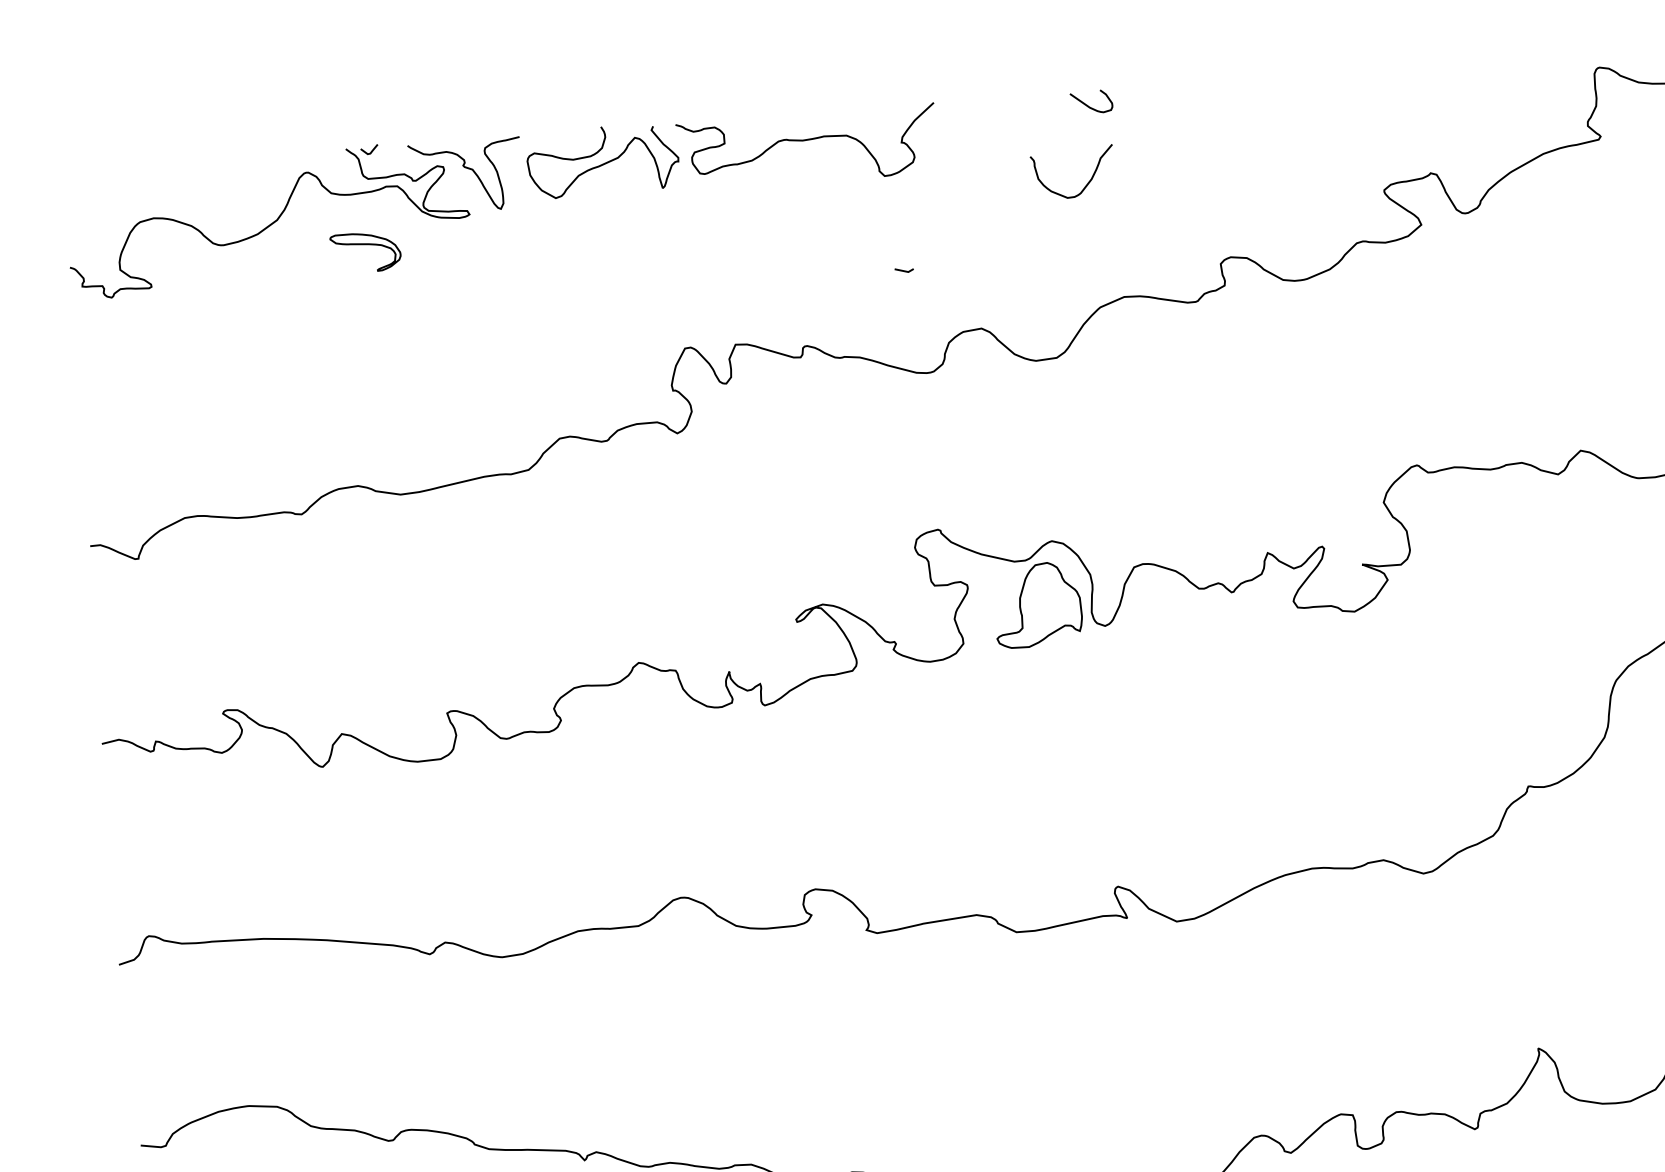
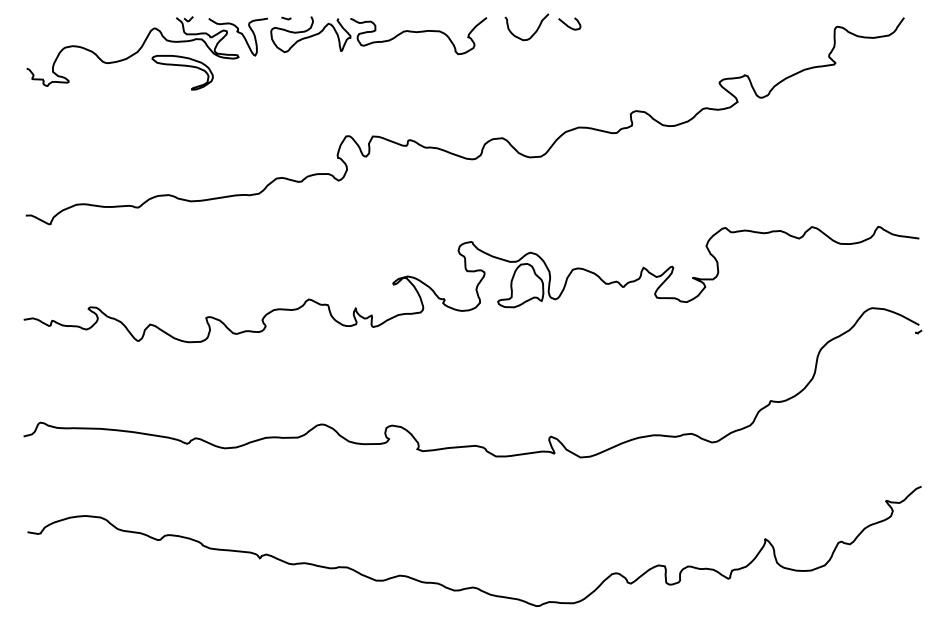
curve: (1086, 183) -> (533, 33), moved
part: (365, 251) -> (182, 72), size x1.67
line: (904, 270) -> (286, 18), moved

